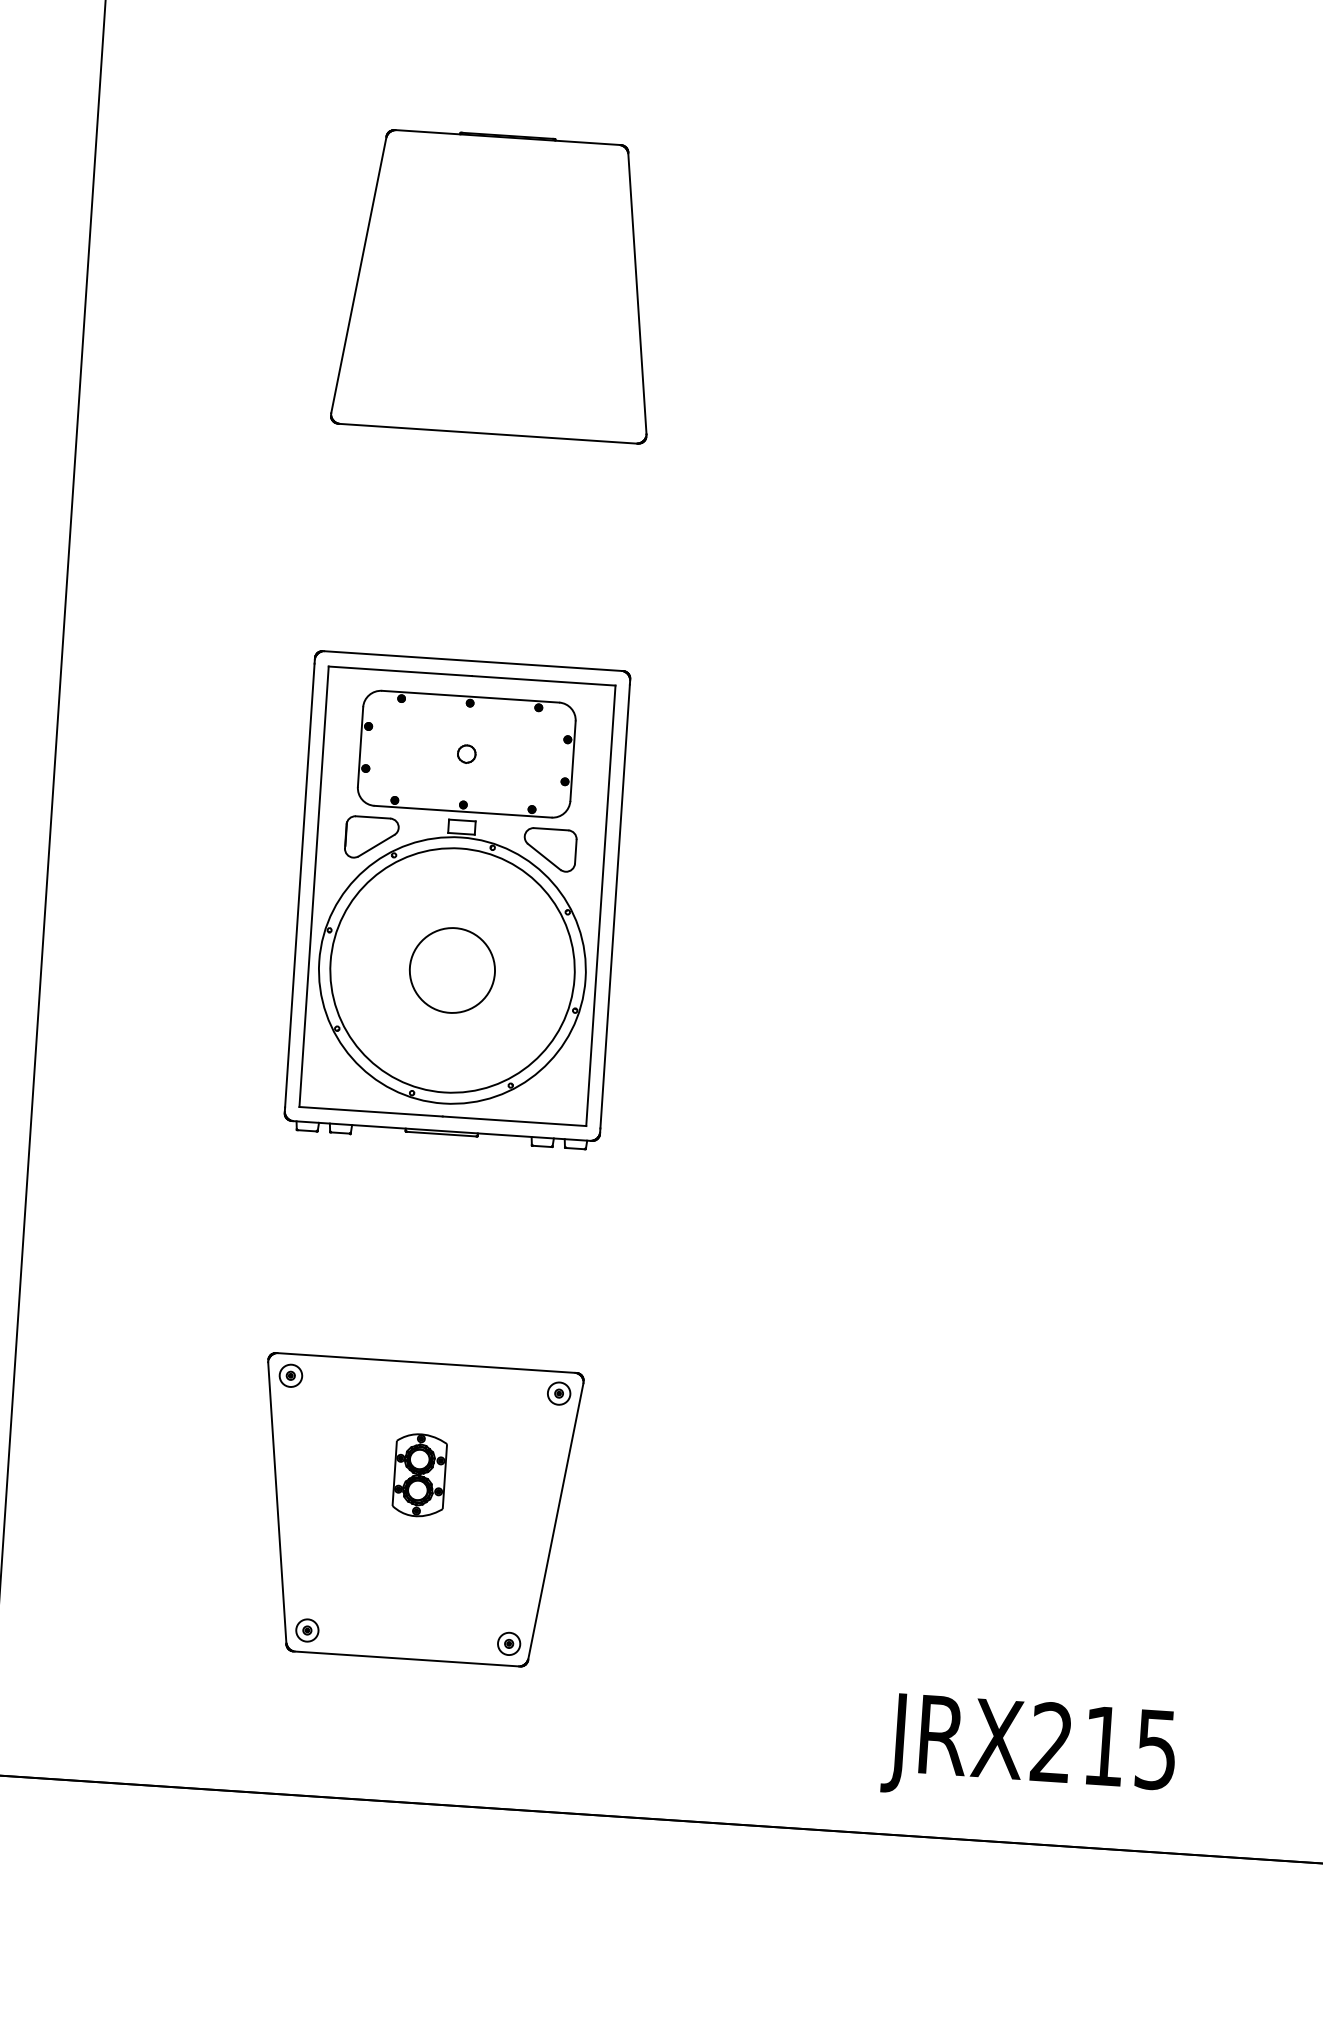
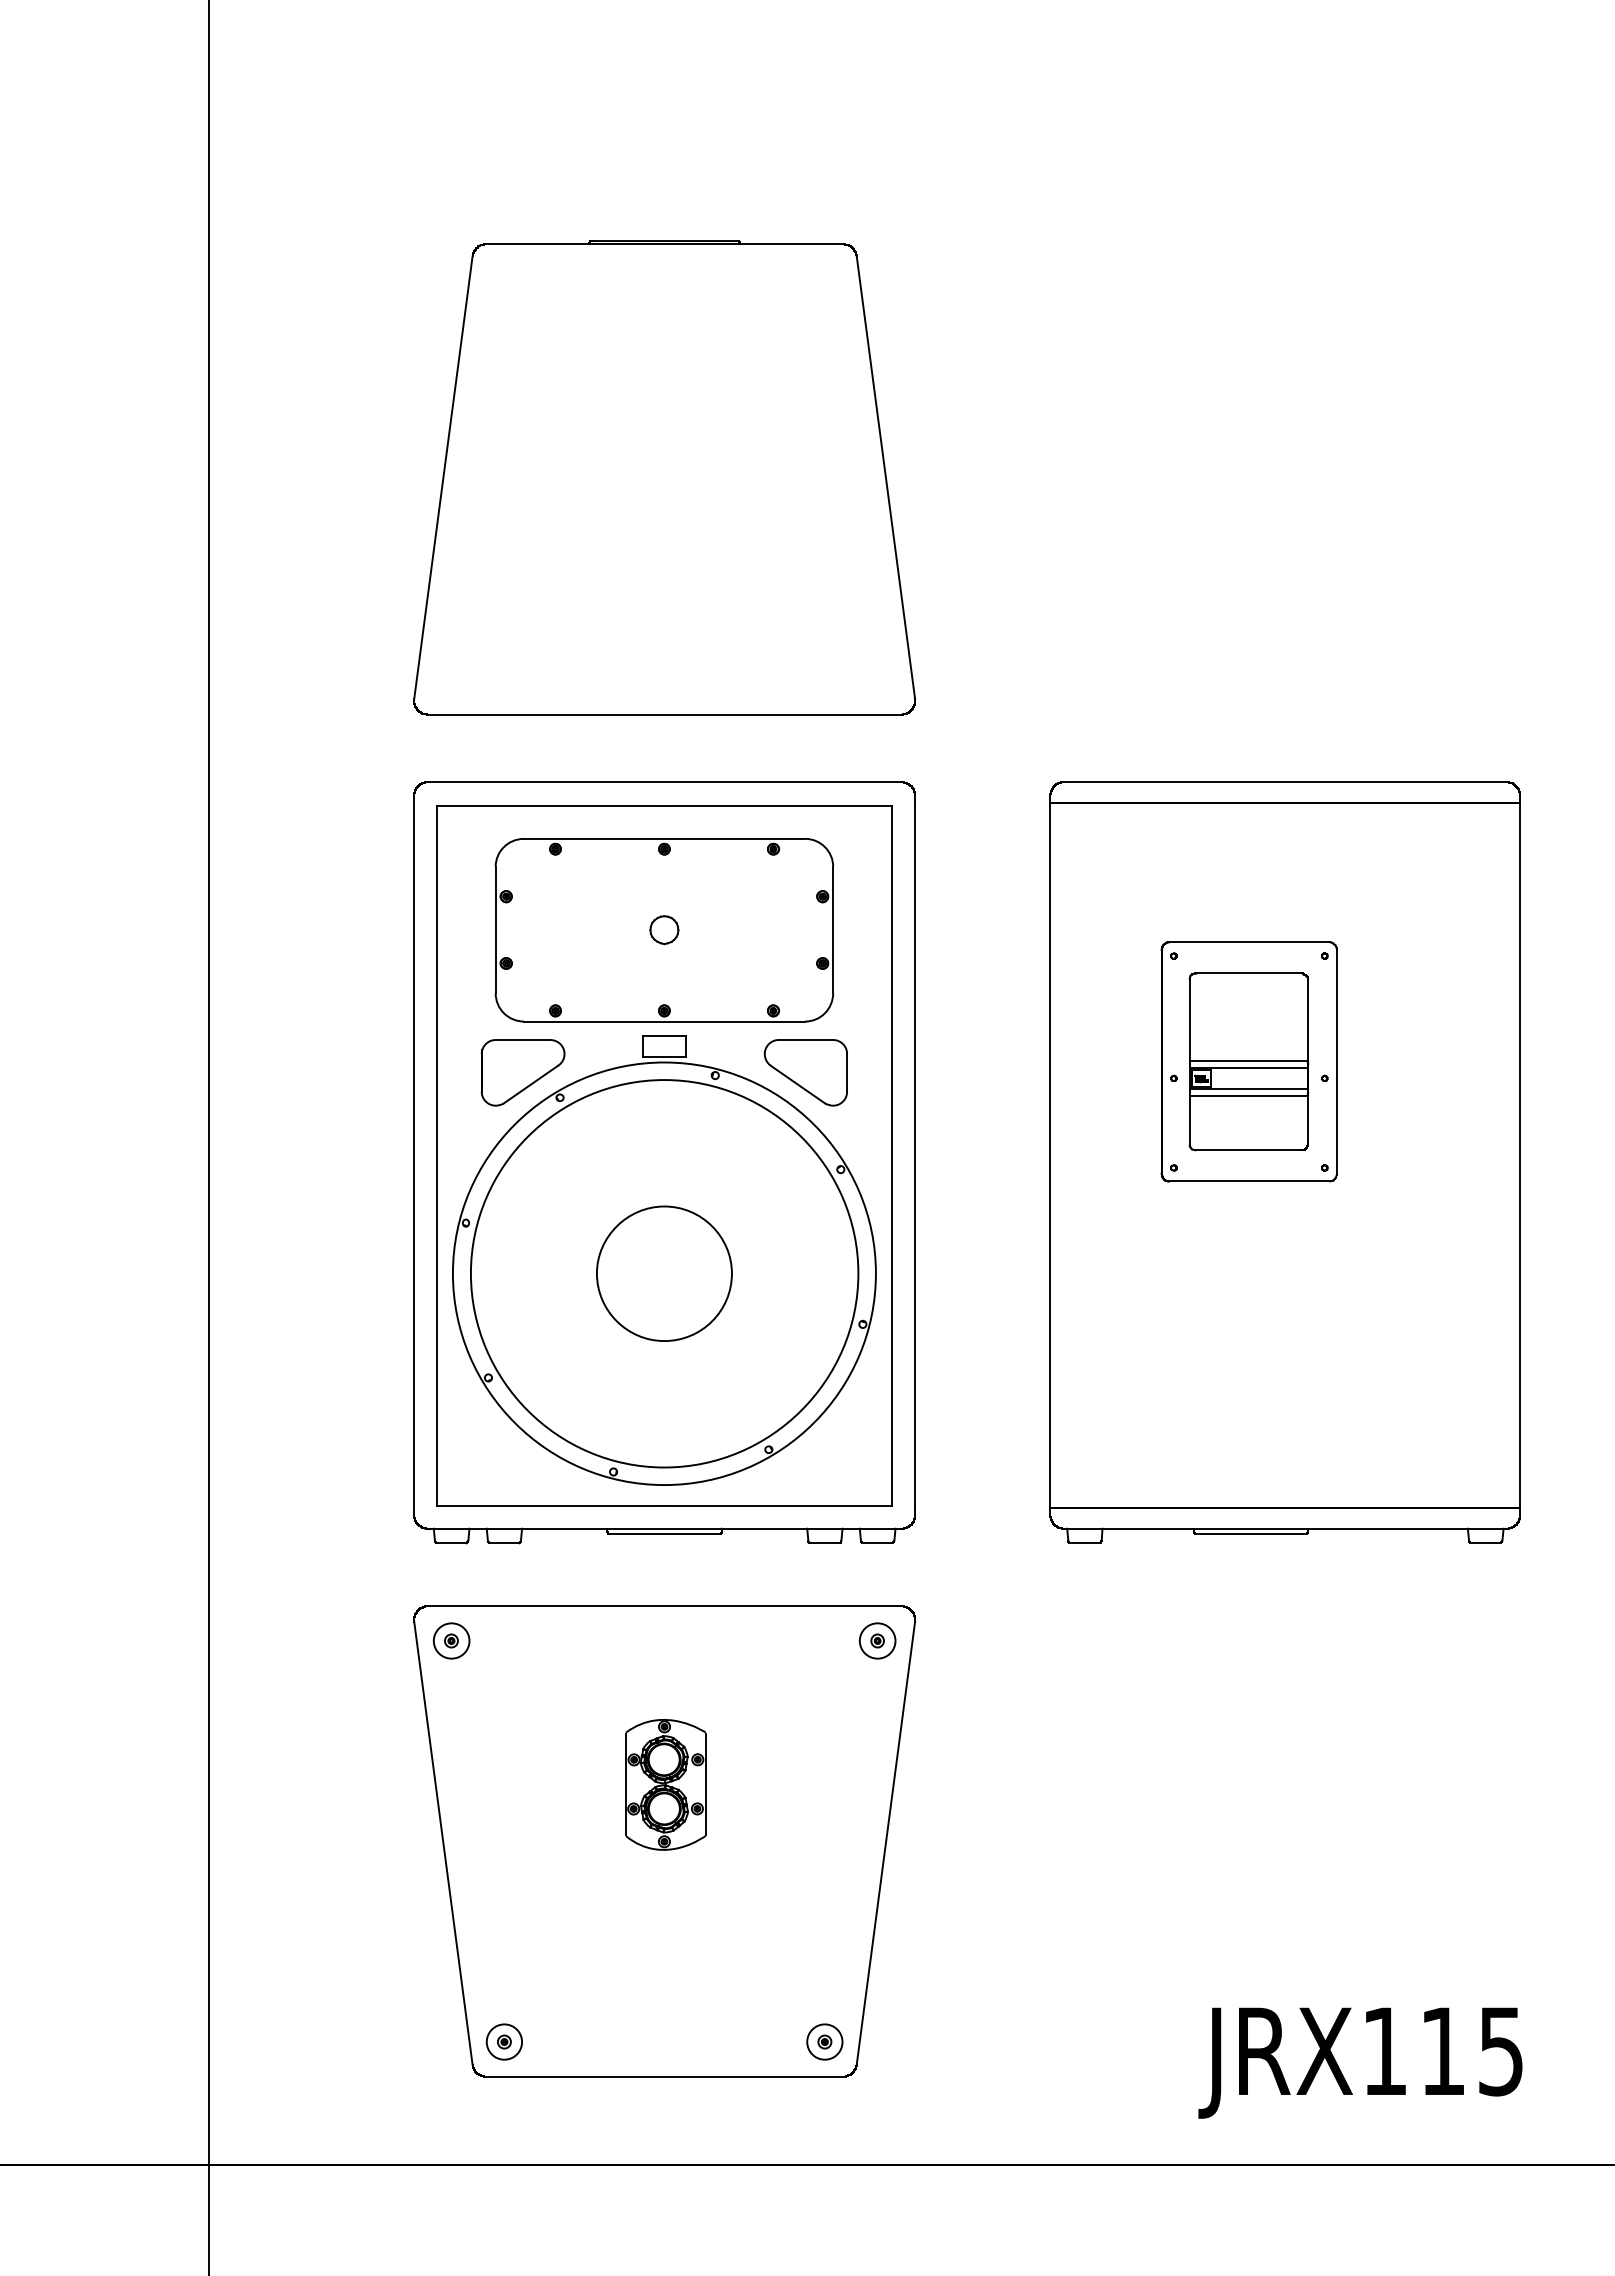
part: (498, 284) -> (664, 477), size x1.43
part: (457, 900) -> (664, 1162), size x1.43
part: (1014, 937) -> (1284, 1162), added
part: (416, 1510) -> (664, 1841), size x1.43
text: (1050, 1741) -> (1383, 2050), JRX215 -> JRX115

